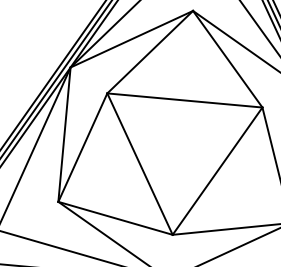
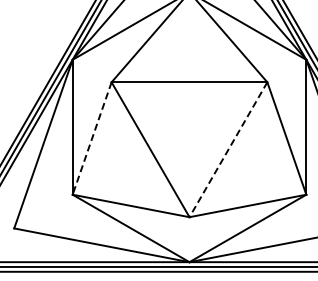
line: (82, 147) -> (91, 138), solid -> dashed
line: (217, 170) -> (228, 149), solid -> dashed

